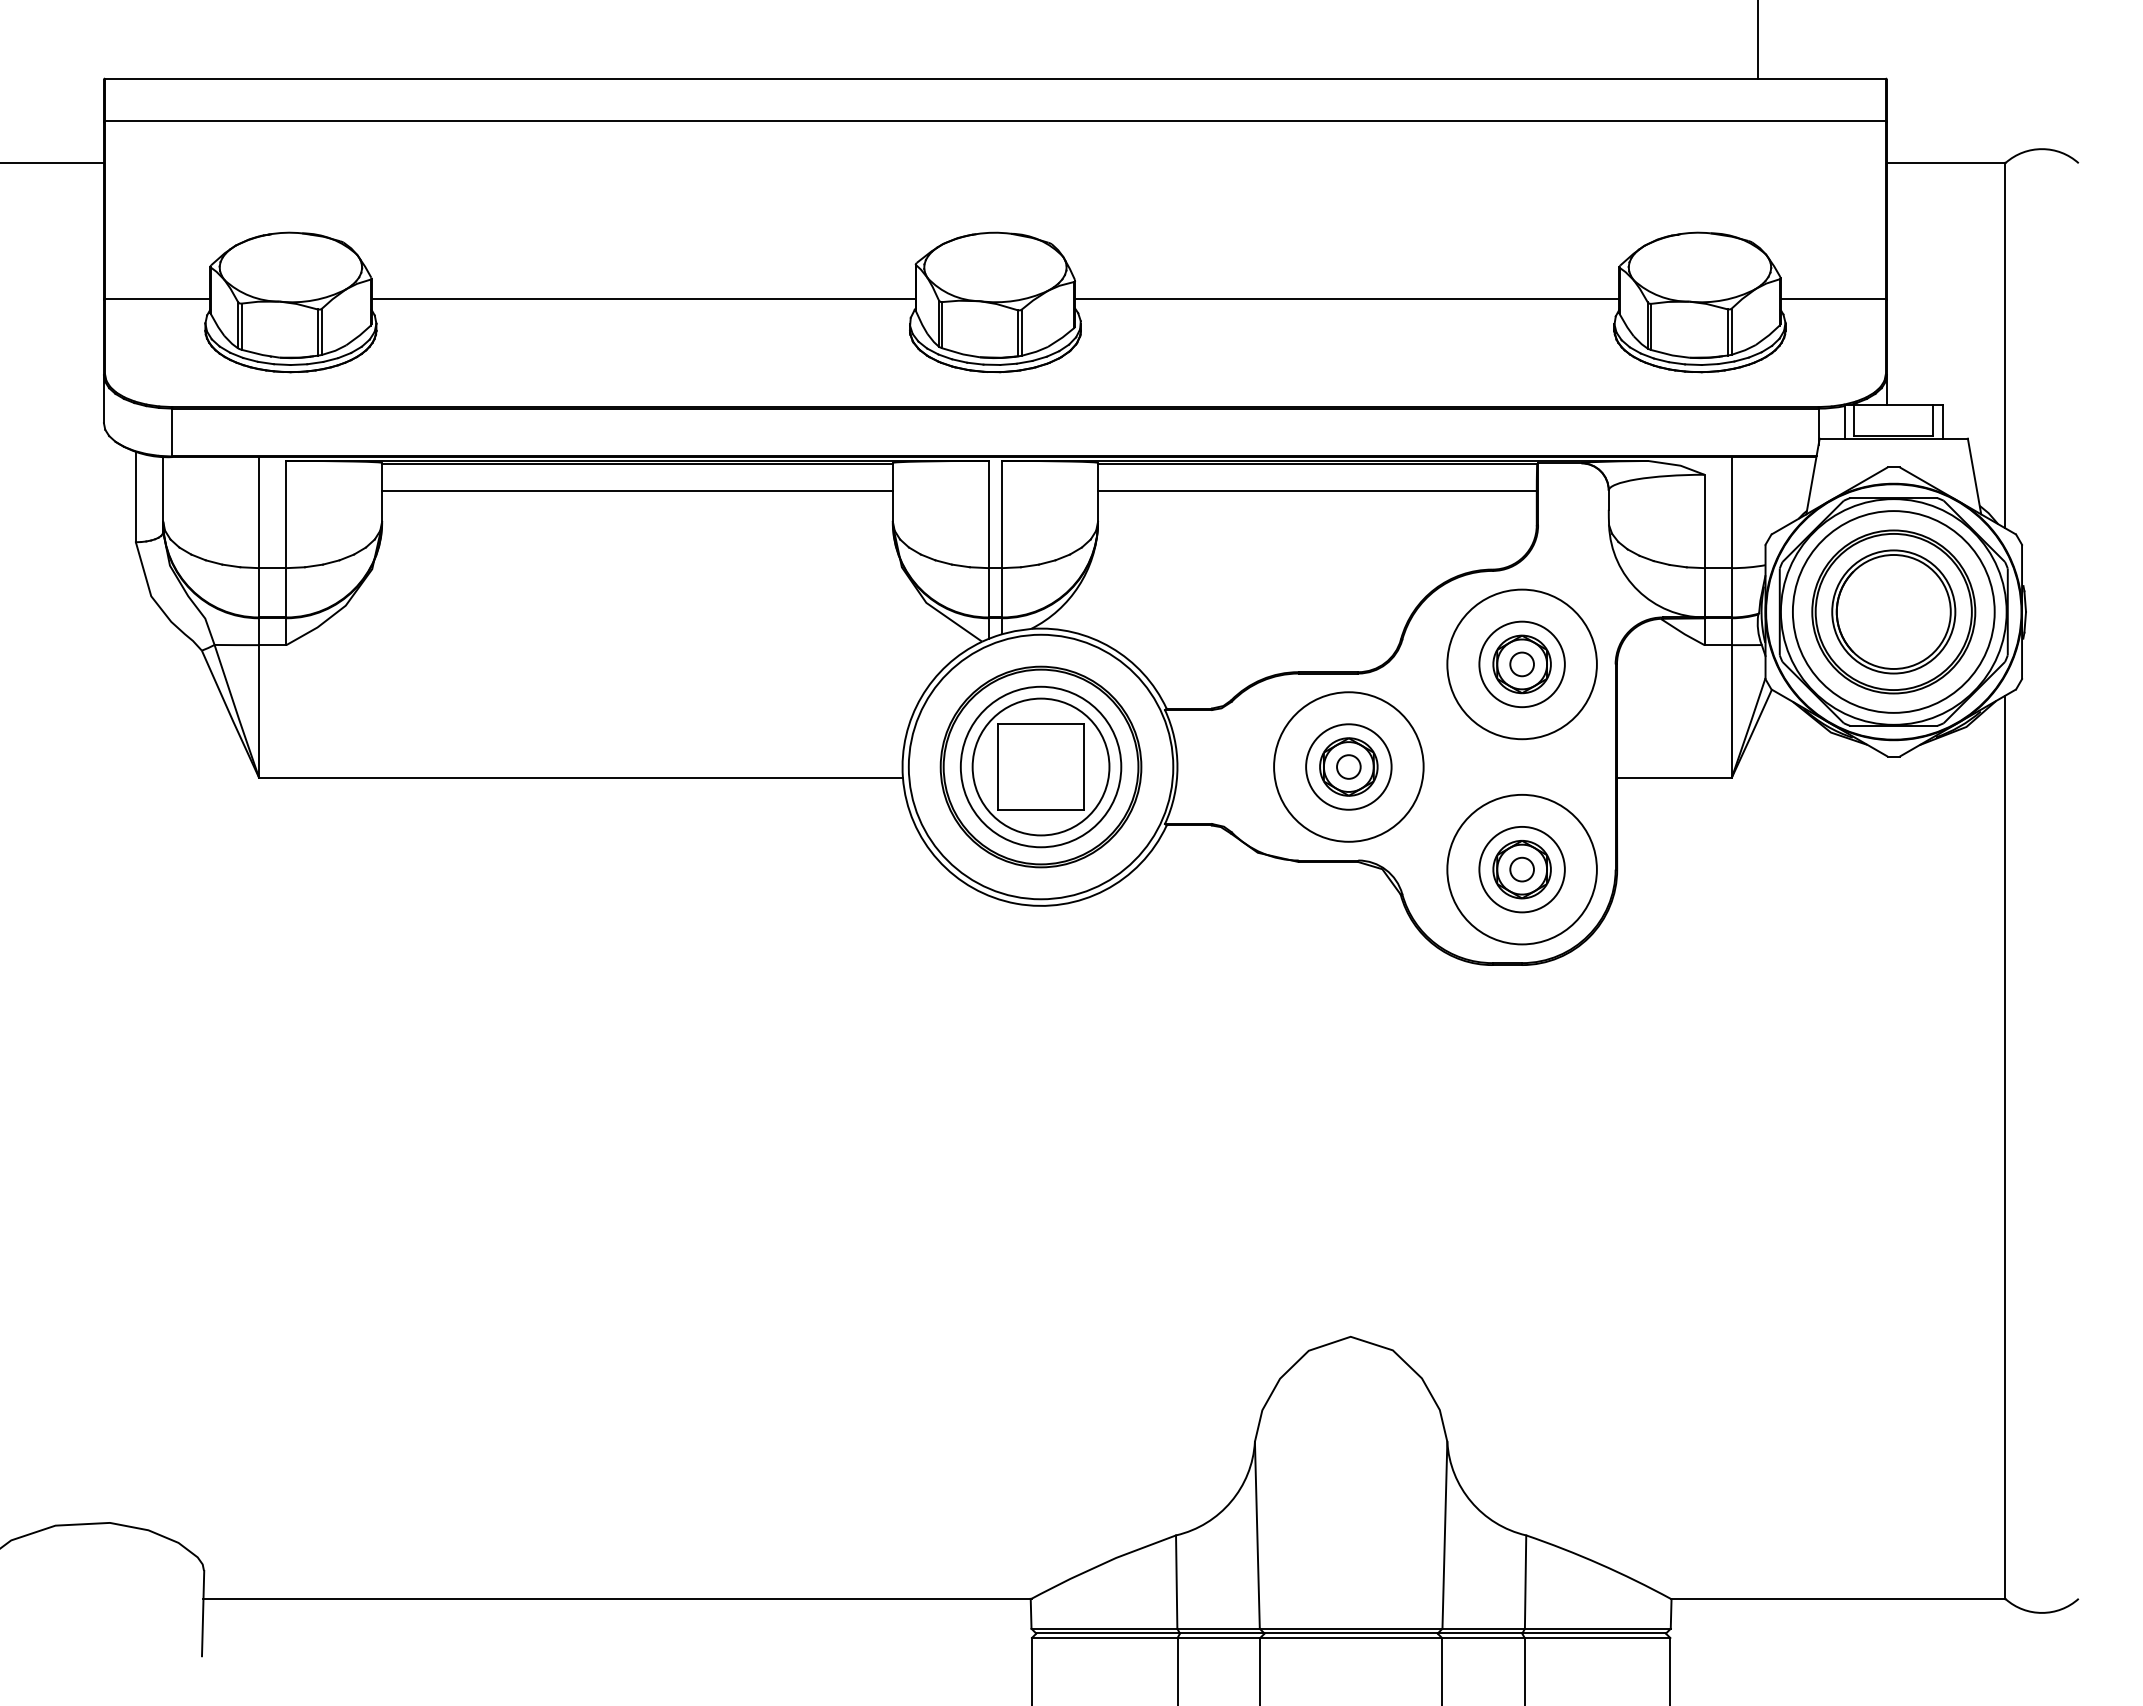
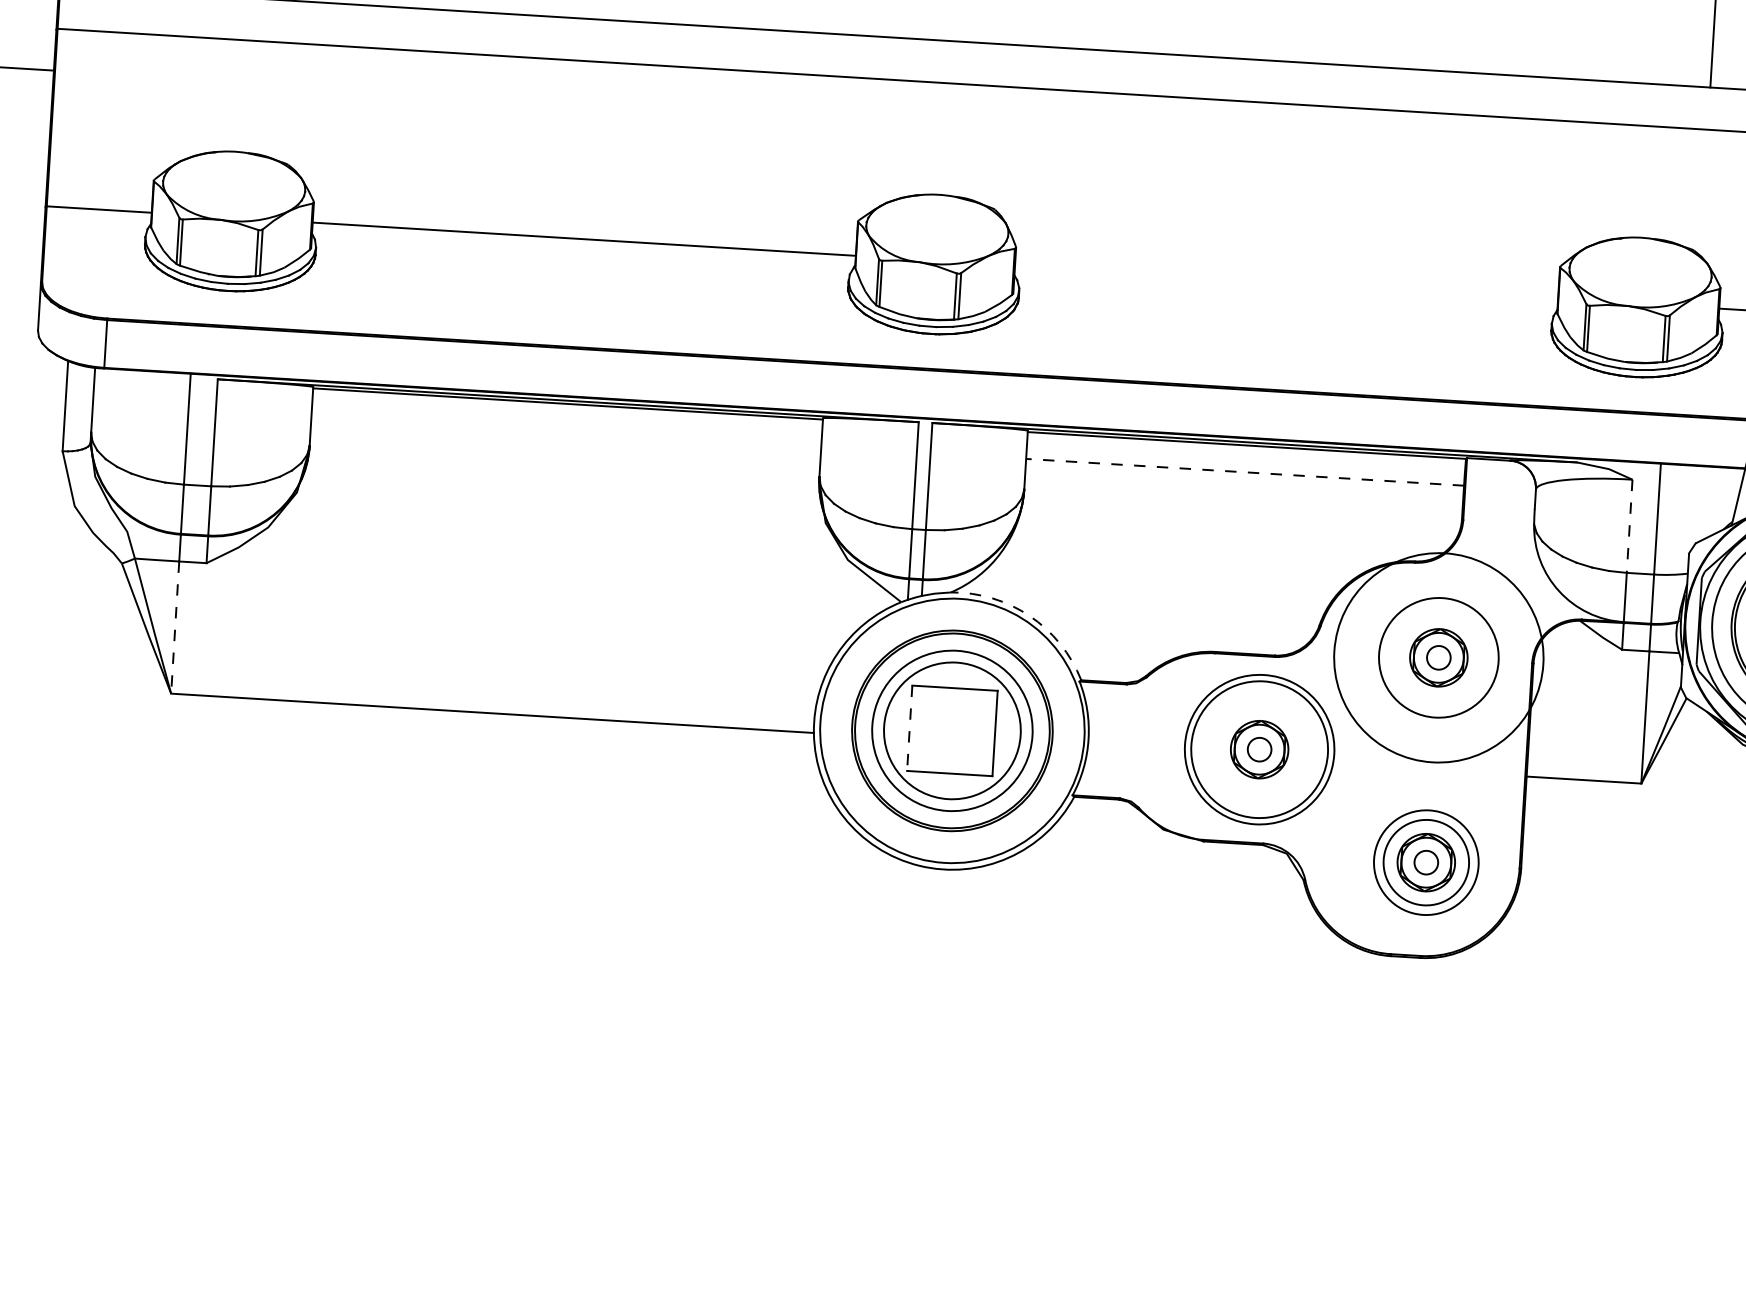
line: (1347, 298) -> (1286, 281), removed
line: (637, 491) -> (566, 431), removed
line: (1316, 491) -> (1244, 472), solid -> dashed
line: (1704, 521) -> (1629, 526), solid -> dashed
arc: (1111, 647) -> (1030, 615), solid -> dashed
circle: (1521, 664) -> (1438, 657), size x1.4
circle: (1521, 664) -> (1438, 657), size x1.4
line: (259, 711) -> (175, 627), solid -> dashed
circle: (1348, 766) -> (1259, 749), size x1.6
line: (998, 767) -> (909, 728), solid -> dashed
circle: (1521, 869) -> (1425, 862), size x0.7

